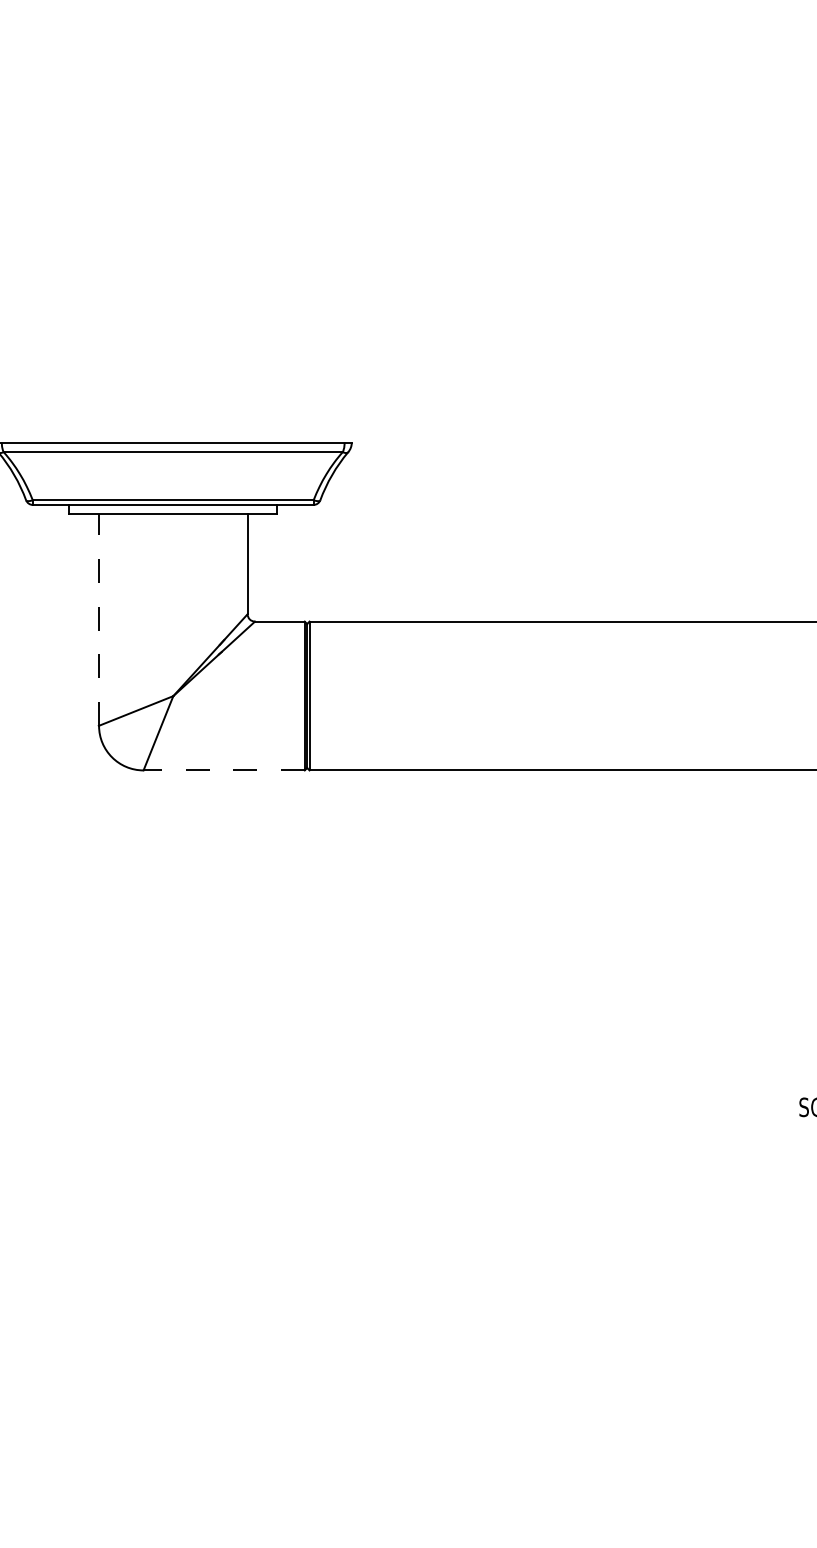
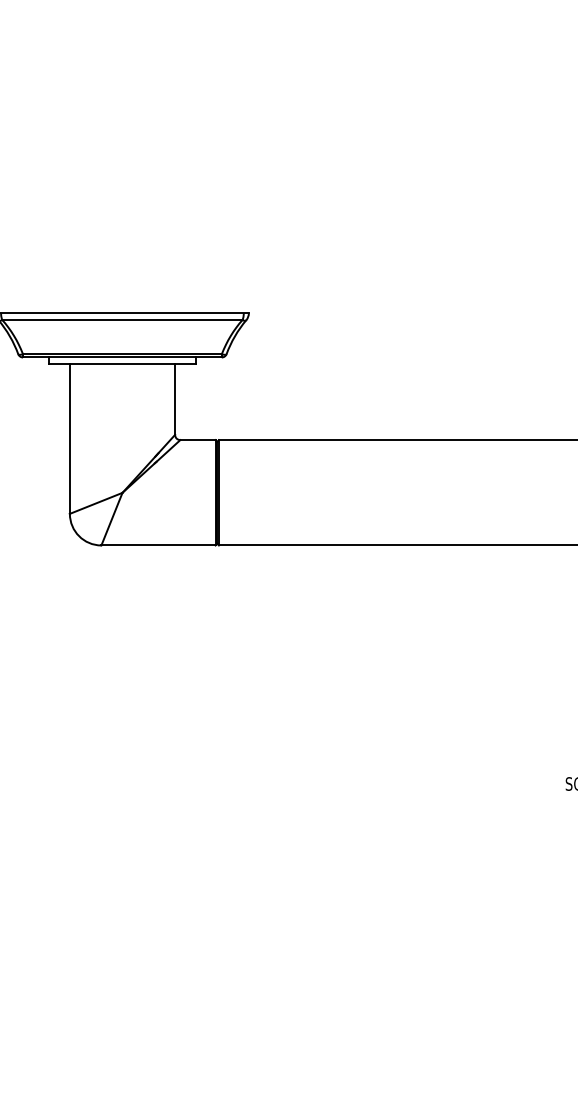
line: (98, 619) -> (69, 438), dashed -> solid
line: (224, 770) -> (158, 545), dashed -> solid

